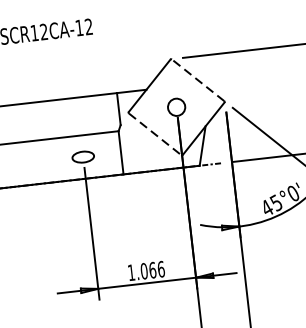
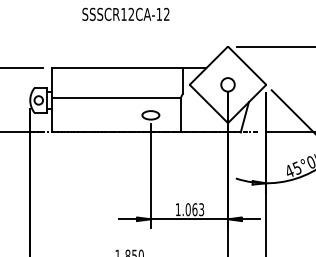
line: (197, 80) -> (246, 65), dashed -> solid
line: (156, 134) -> (209, 104), dashed -> solid
text: (161, 269) -> (201, 209), 1.066 -> 1.063

